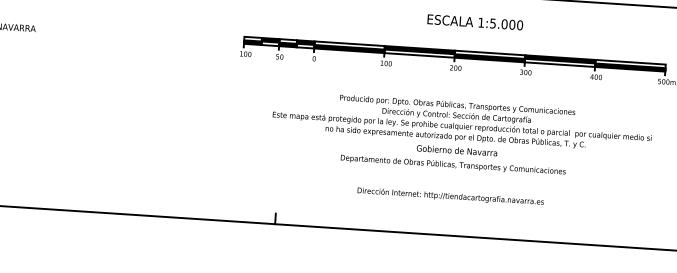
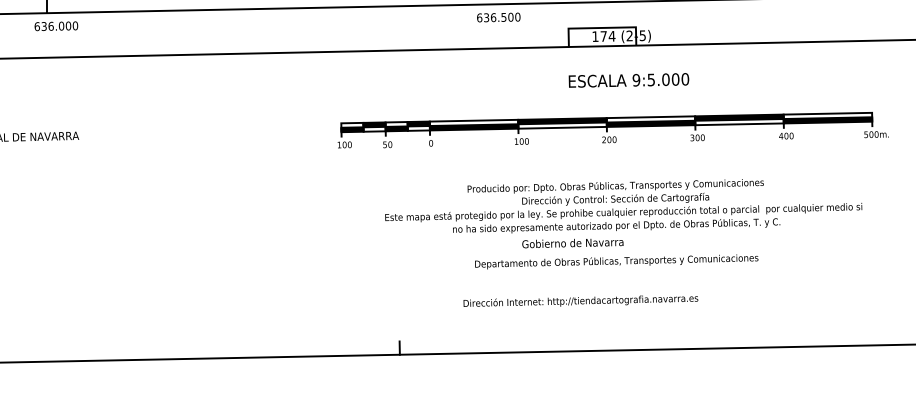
text: (481, 22) -> (636, 80), 1:5.000 -> 9:5.000
text: (456, 150) -> (572, 243), moved
text: (450, 195) -> (580, 300), moved

